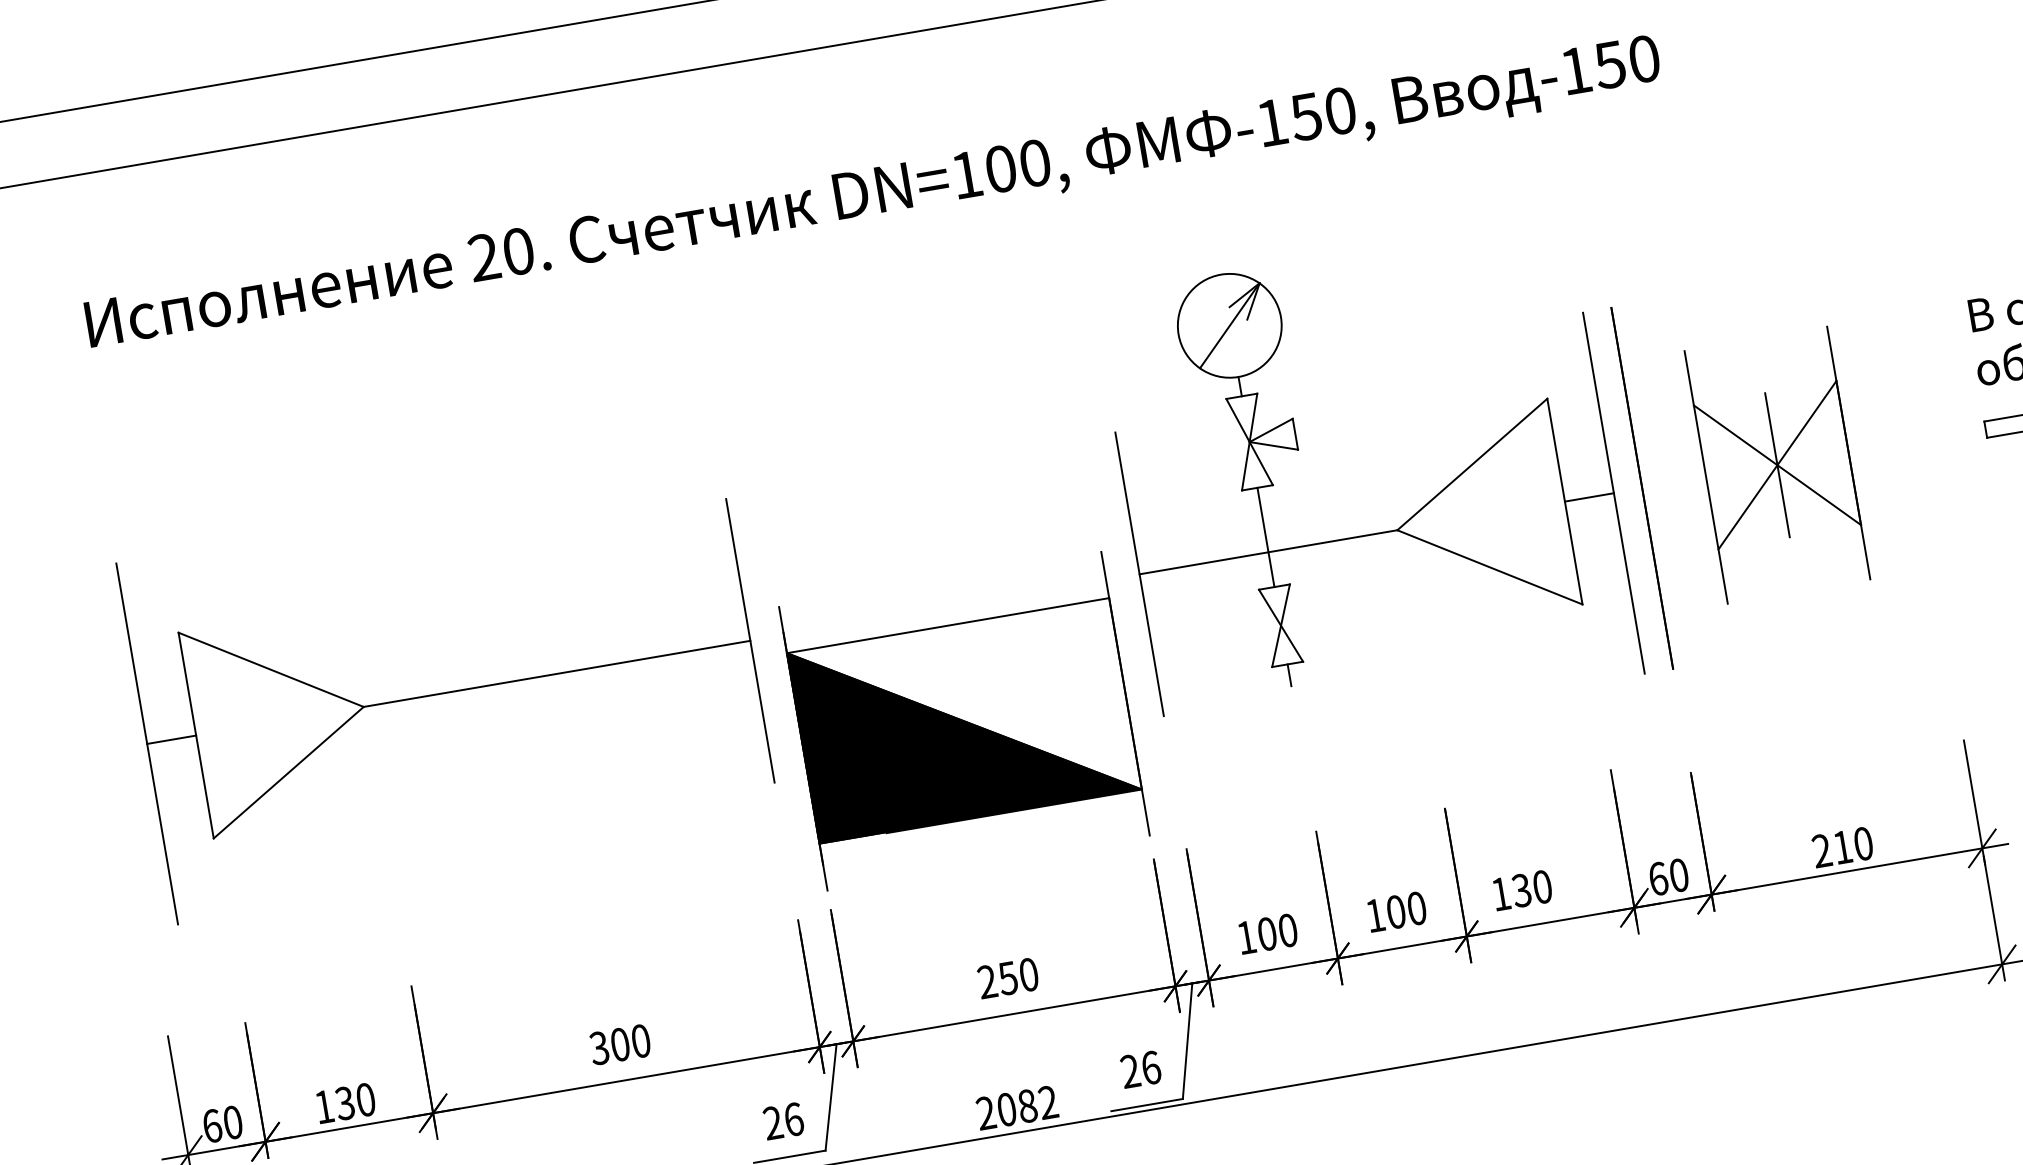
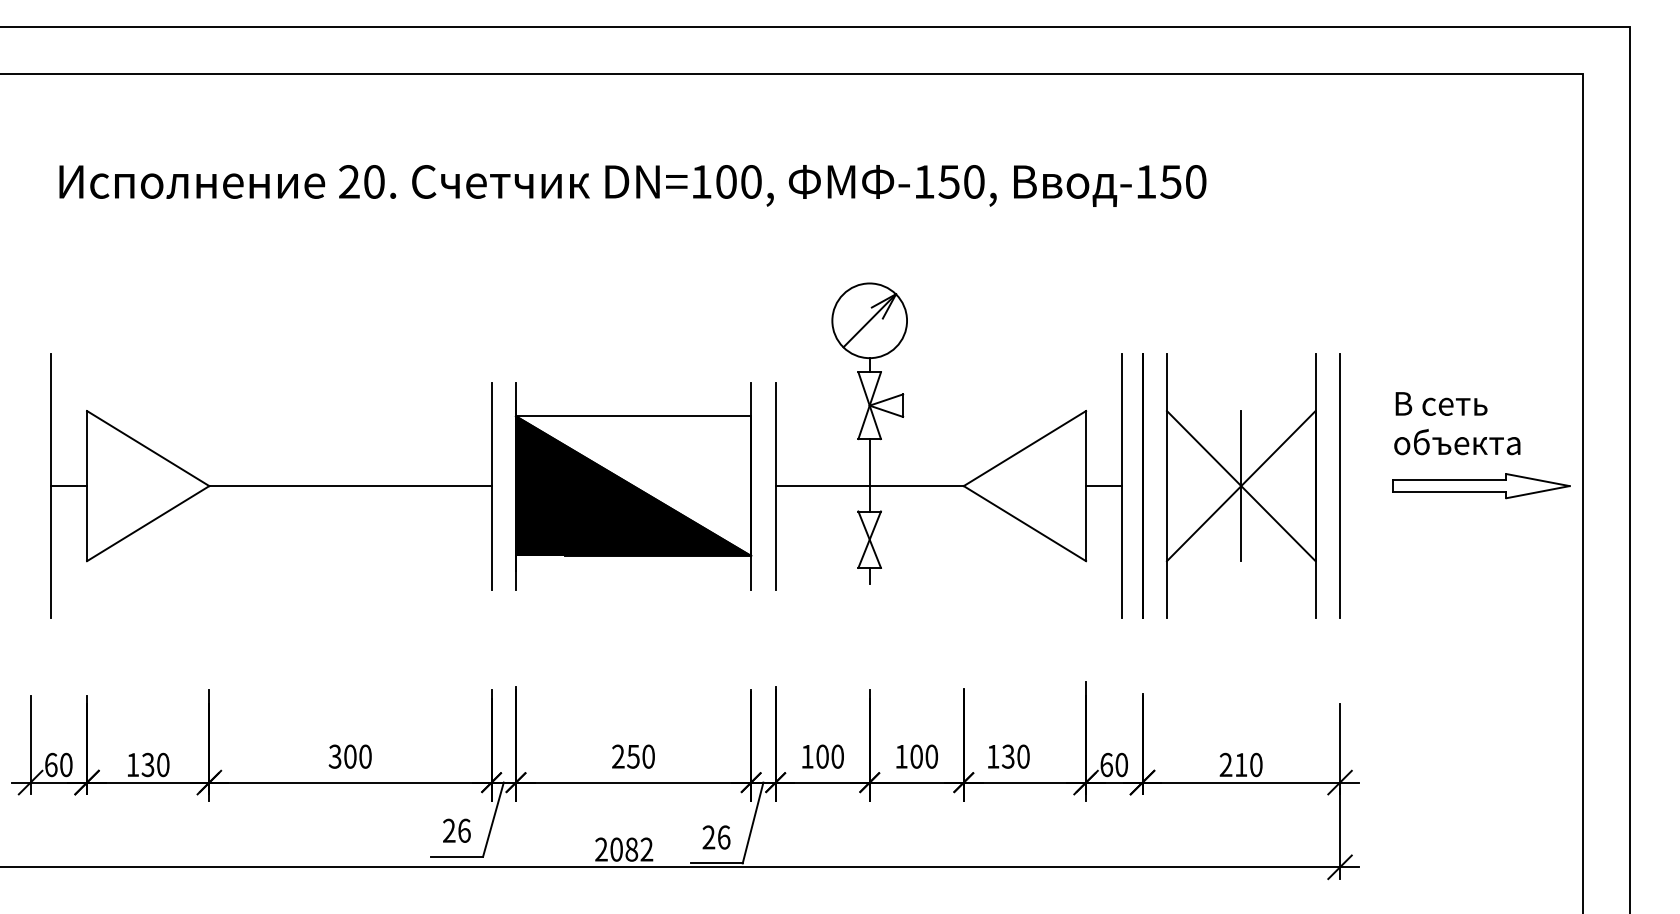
line: (1913, 441) -> (1340, 485), added
part: (1776, 464) -> (1240, 485), size x1.43
part: (964, 721) -> (633, 486), moved

